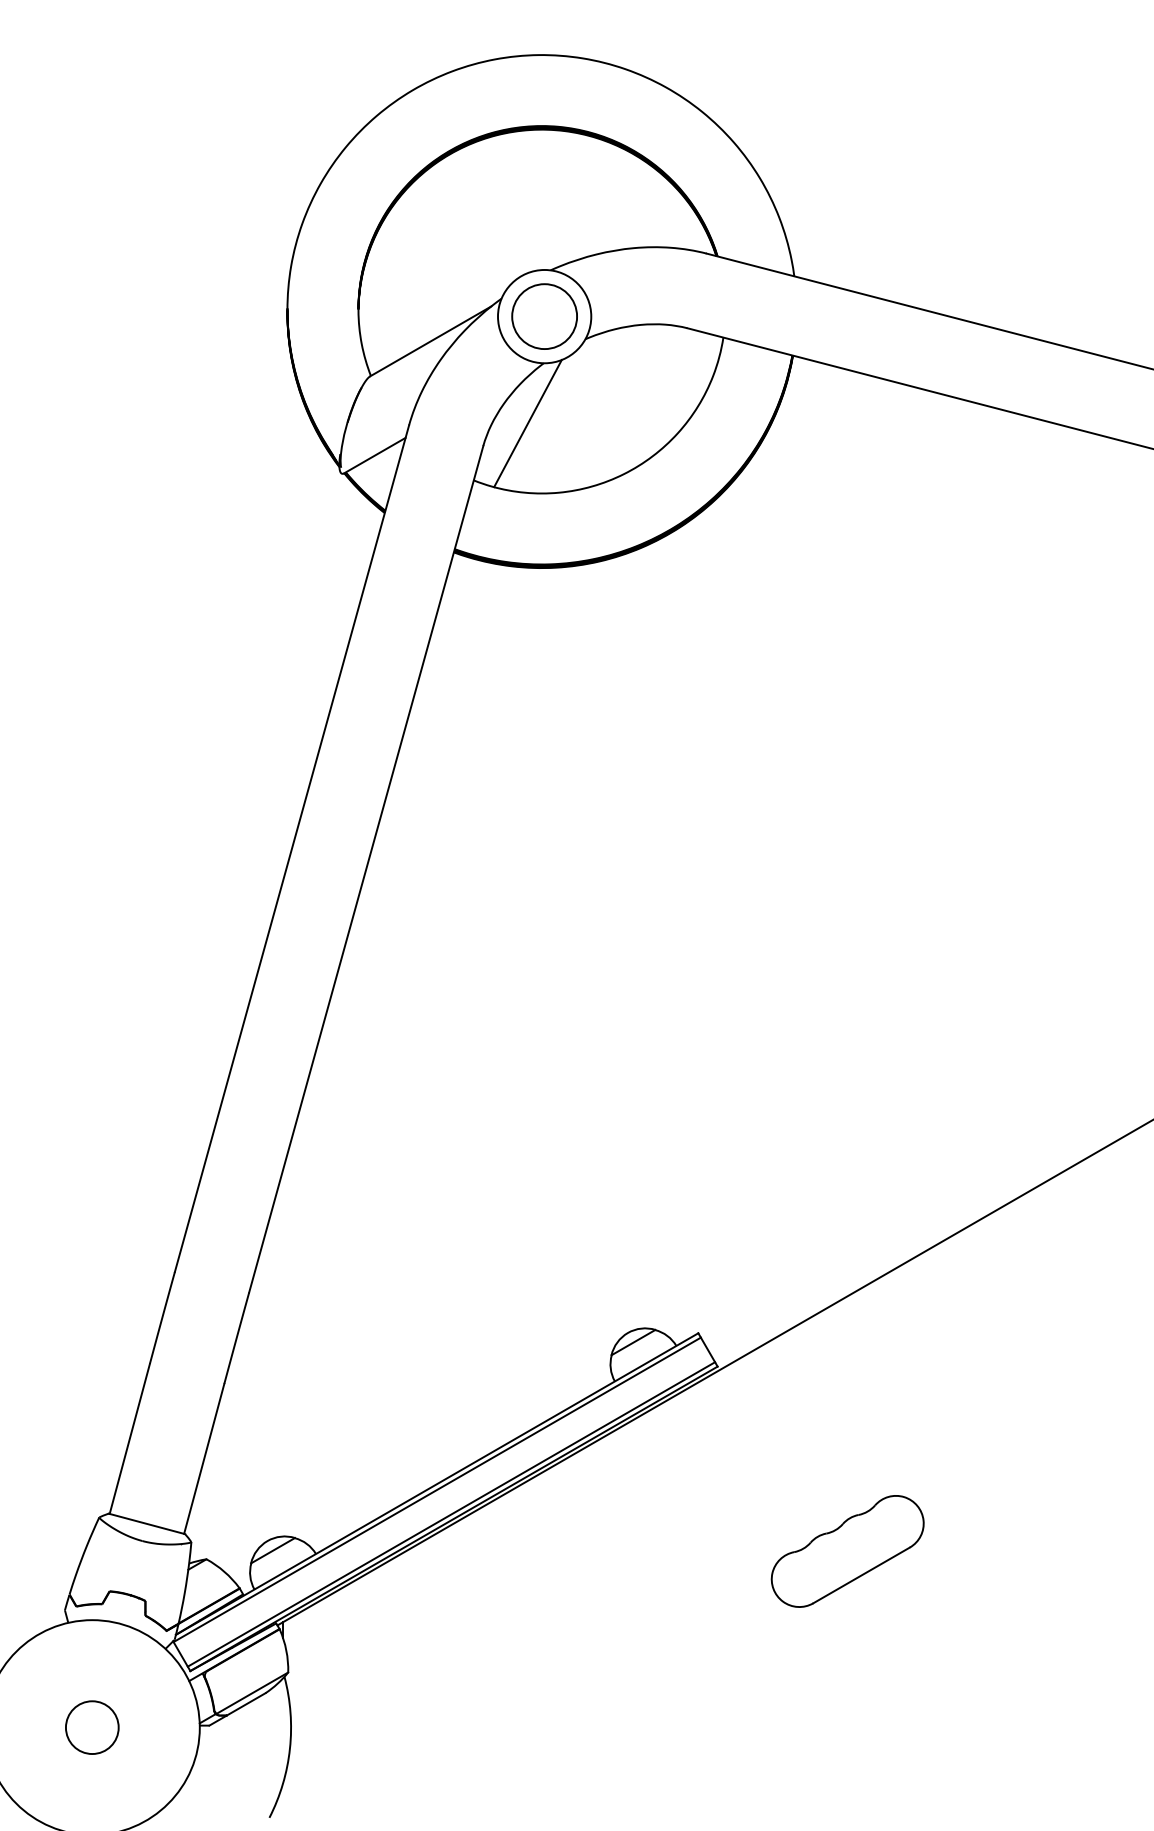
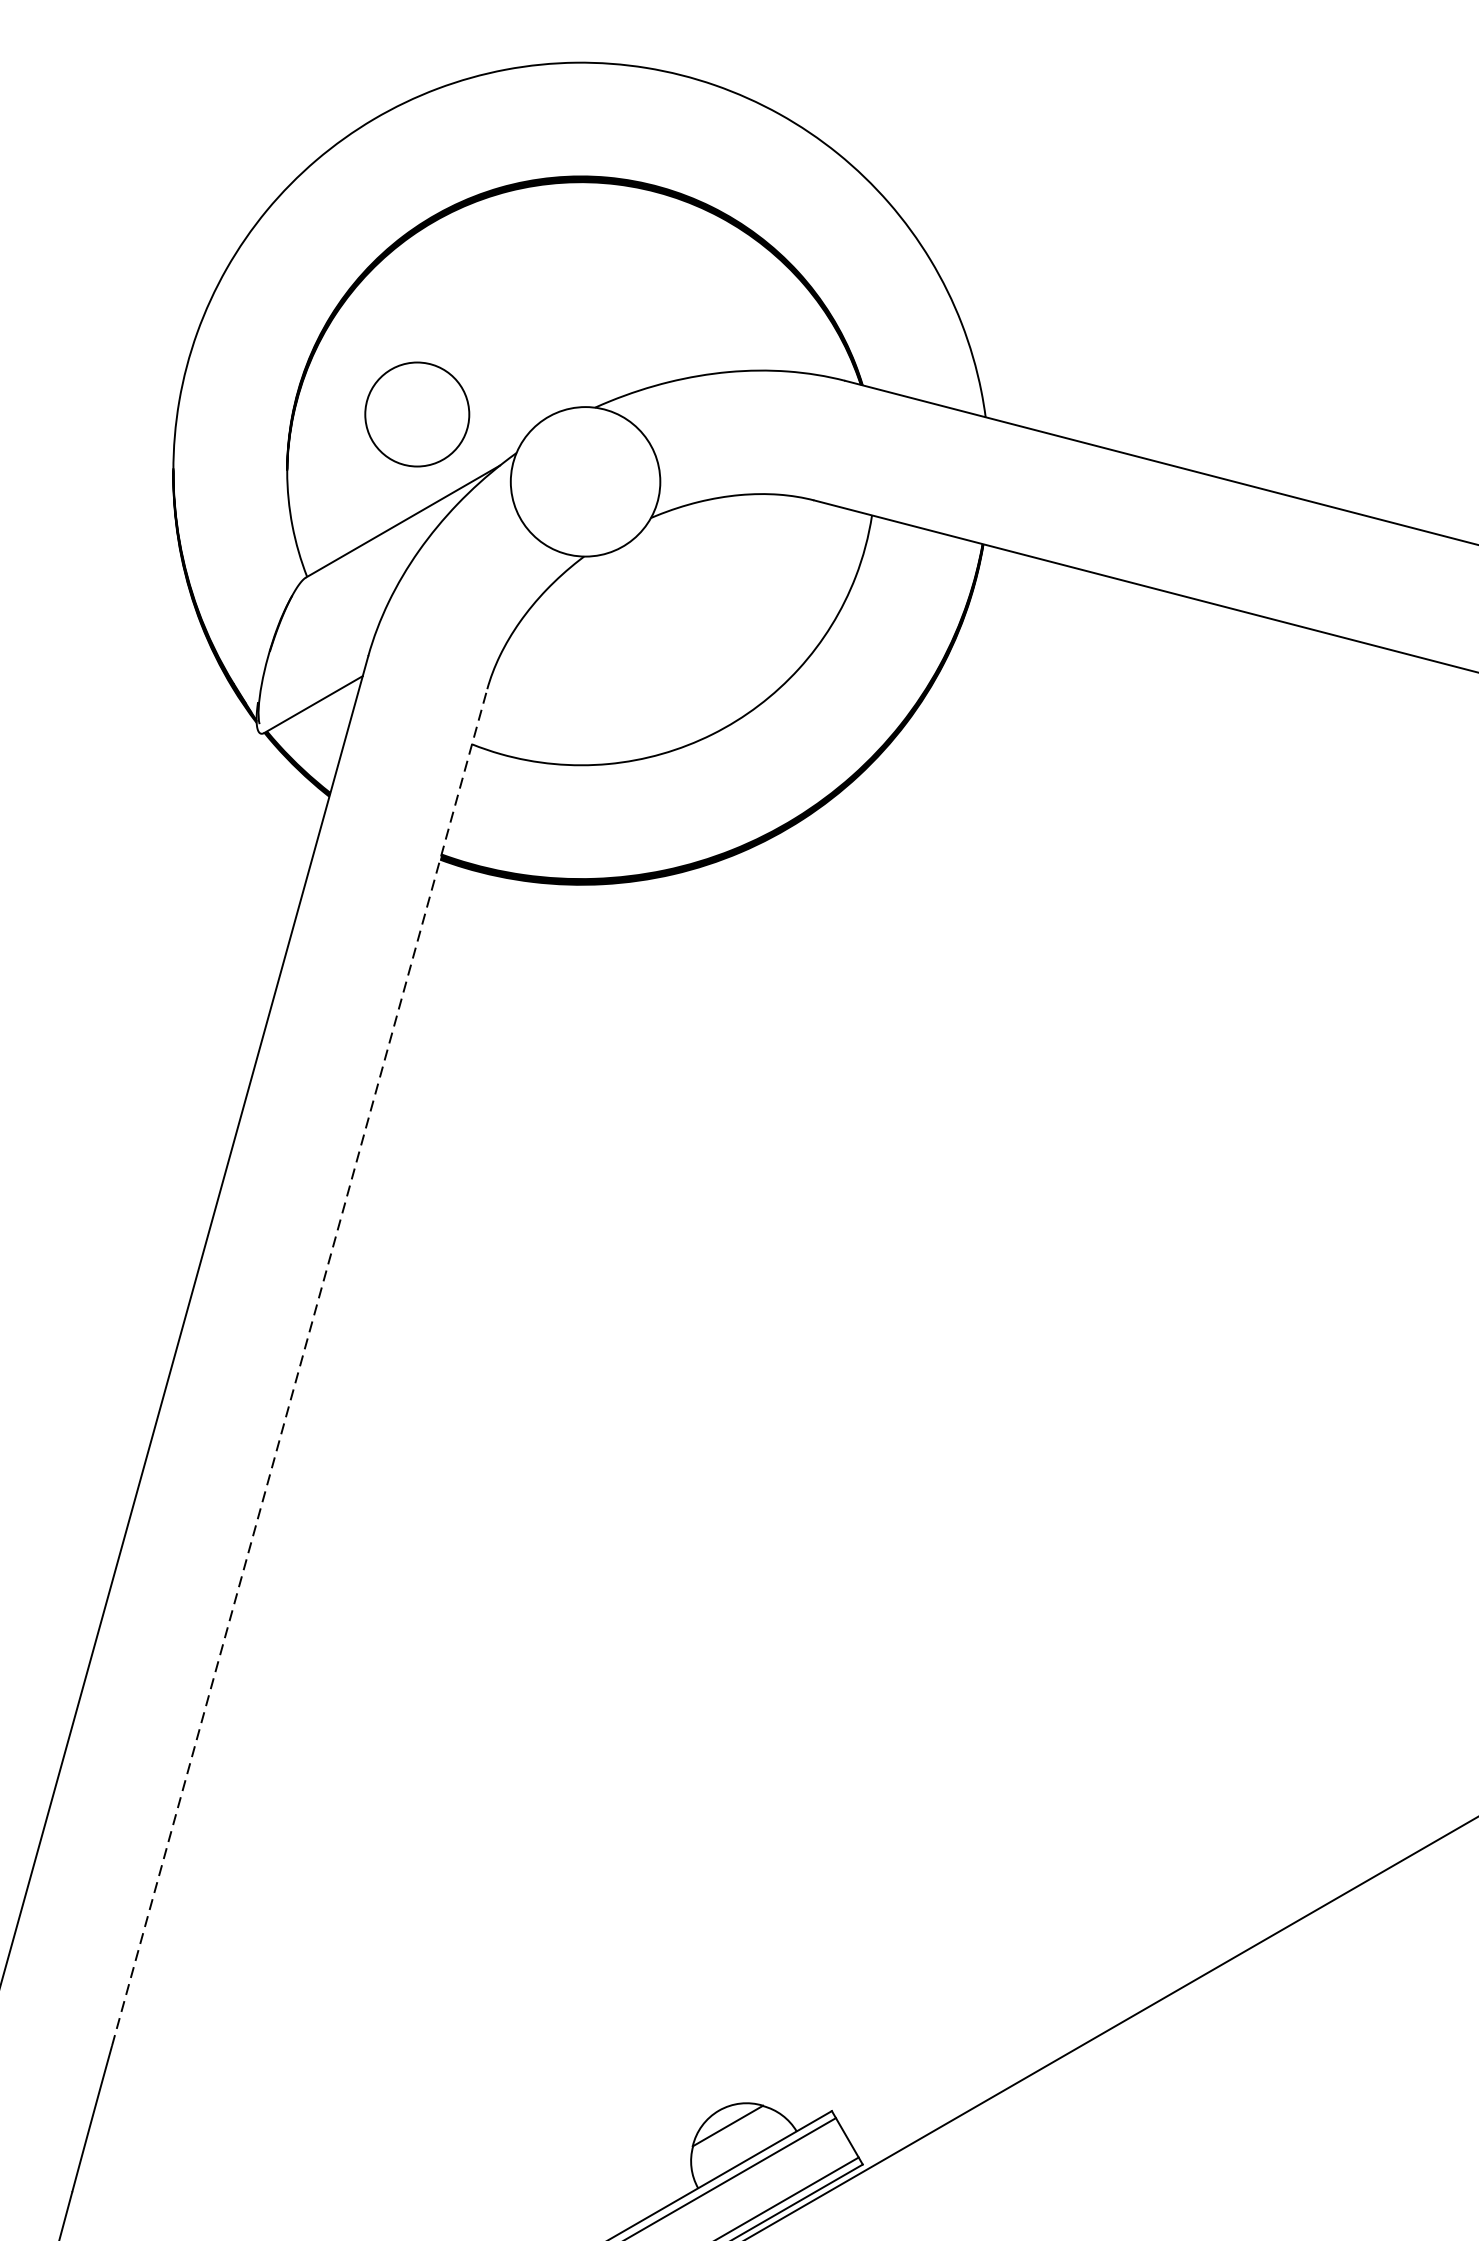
circle: (544, 316) -> (417, 414), moved
line: (527, 423) -> (558, 653), removed
line: (366, 868) -> (300, 1366), solid -> dashed

